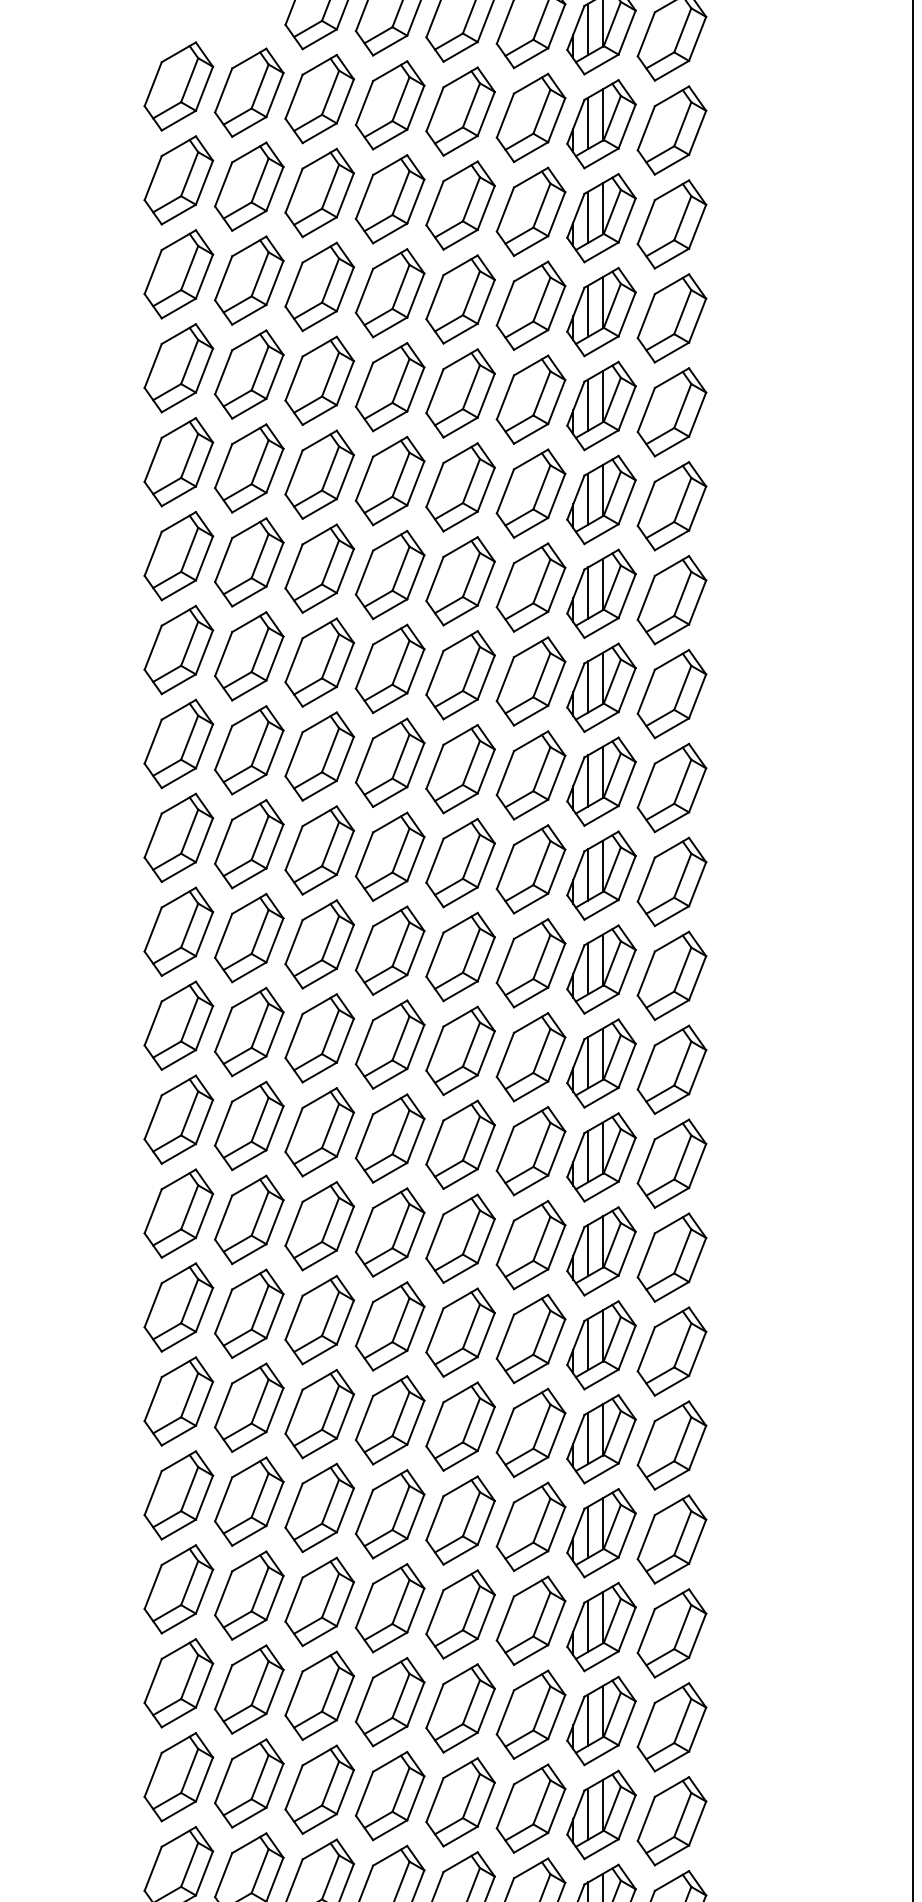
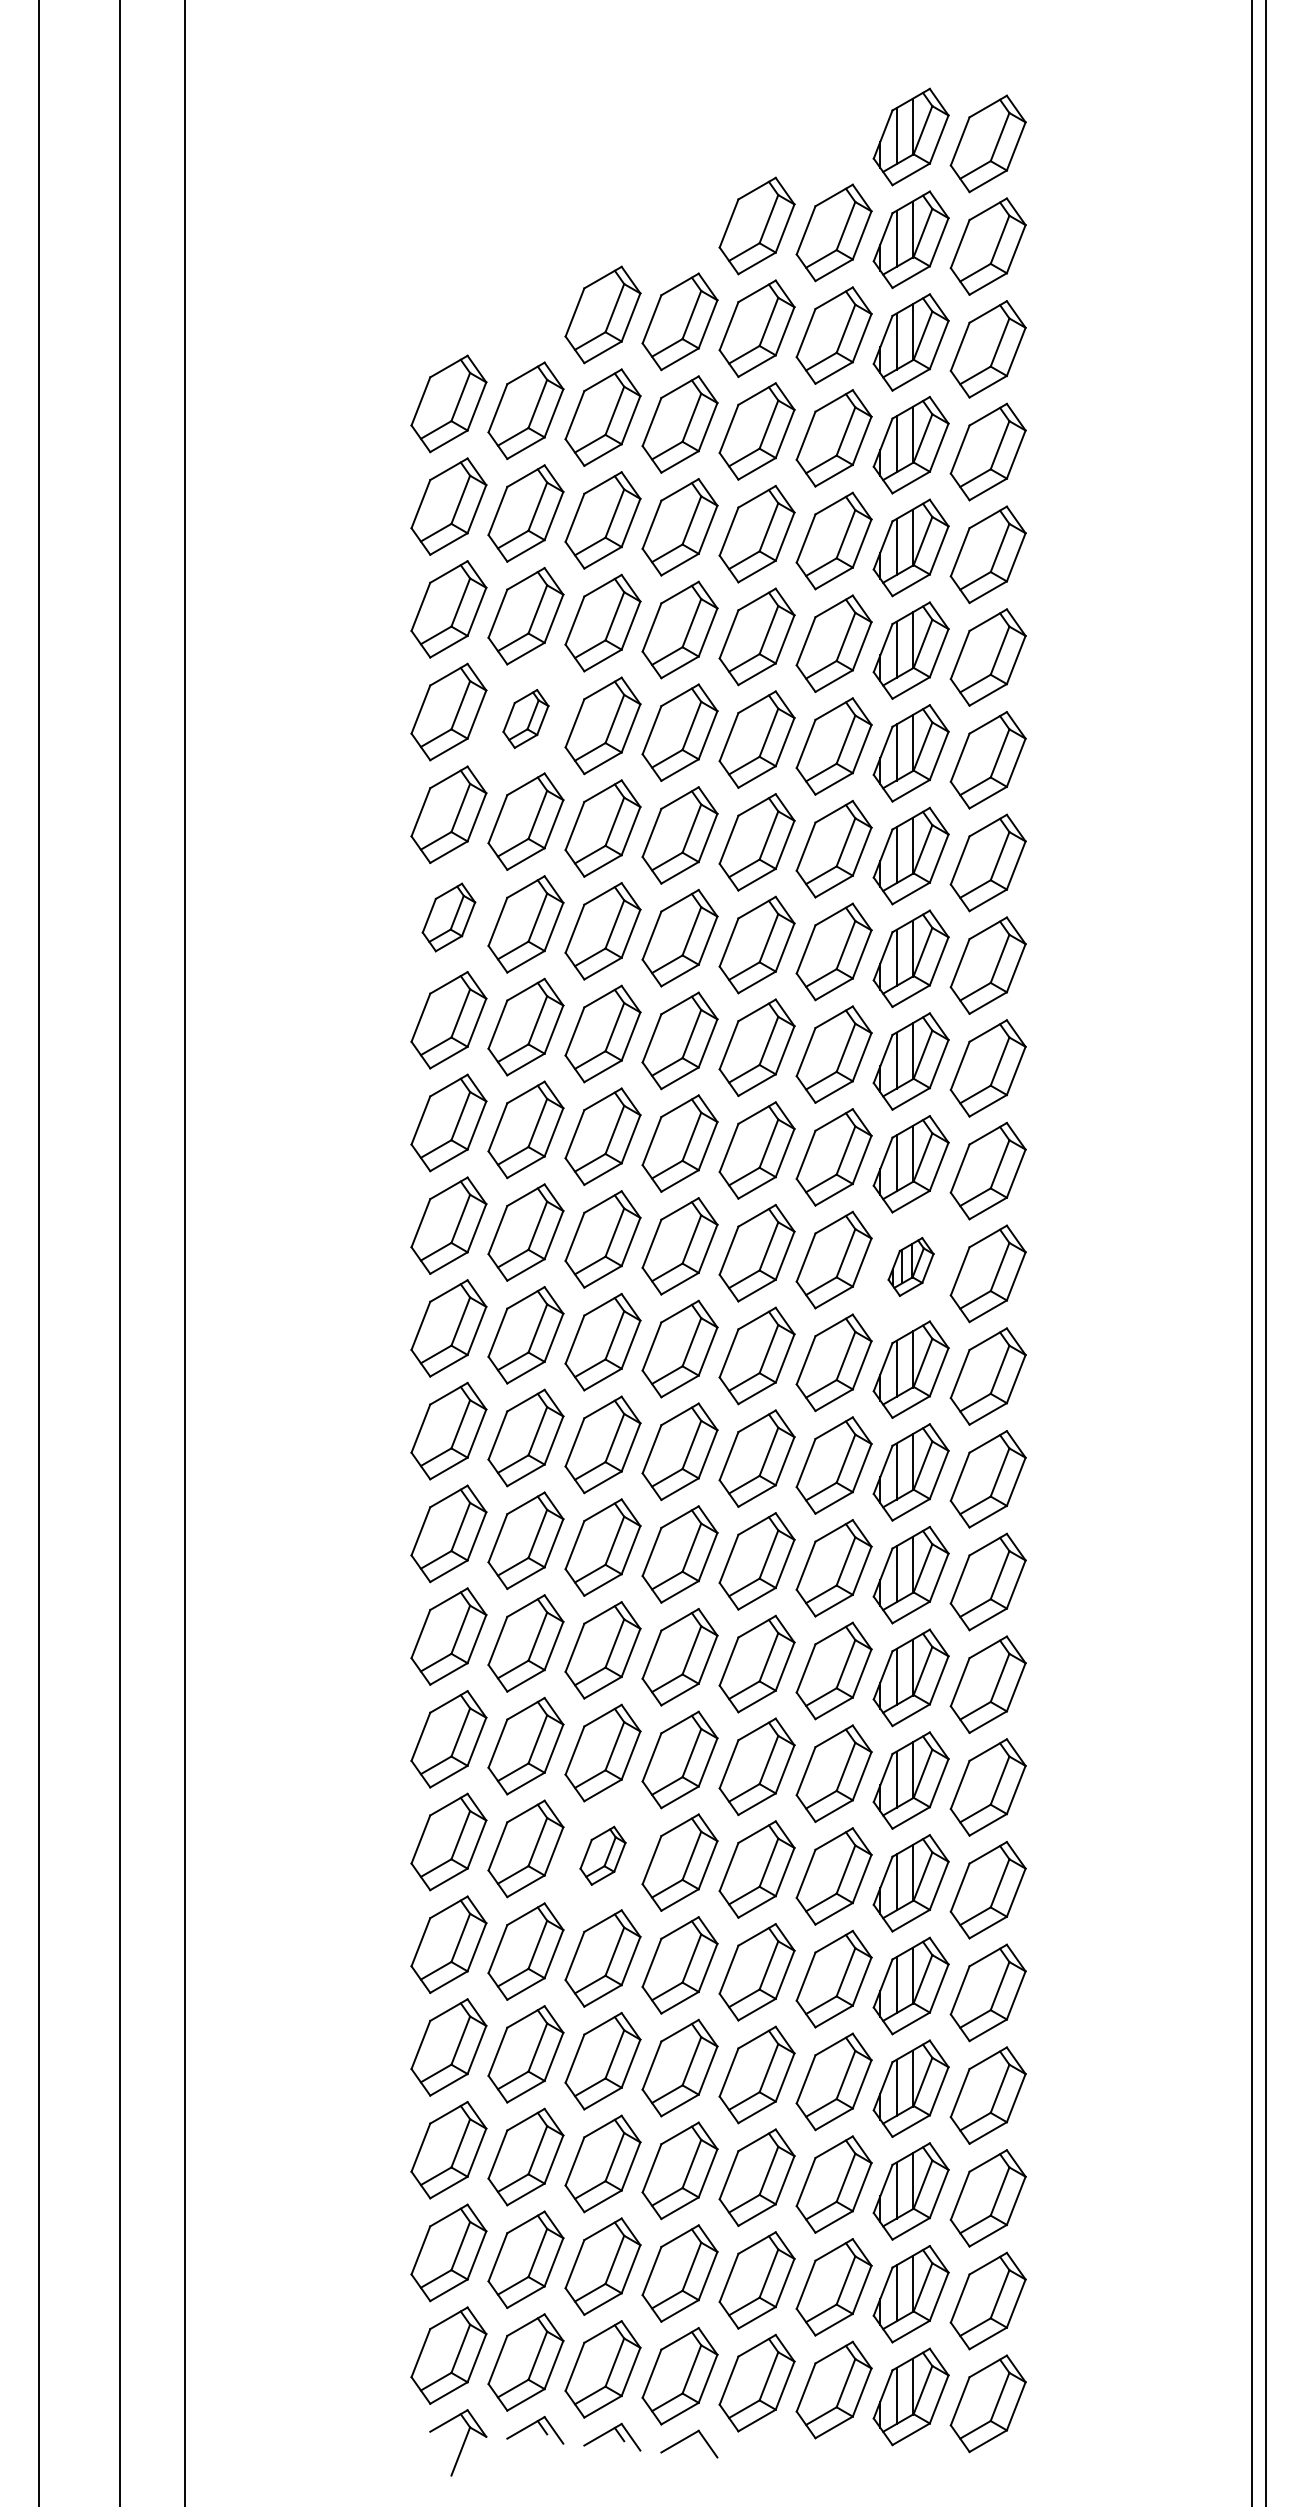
part: (248, 374) -> (525, 718), size x0.6
part: (178, 556) -> (448, 917), size x0.7
part: (600, 875) -> (910, 1266), size x0.6
part: (319, 1413) -> (602, 1855), size x0.6

